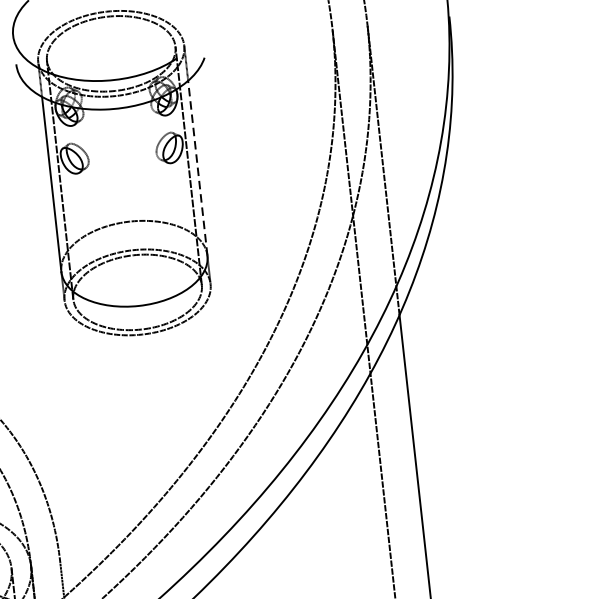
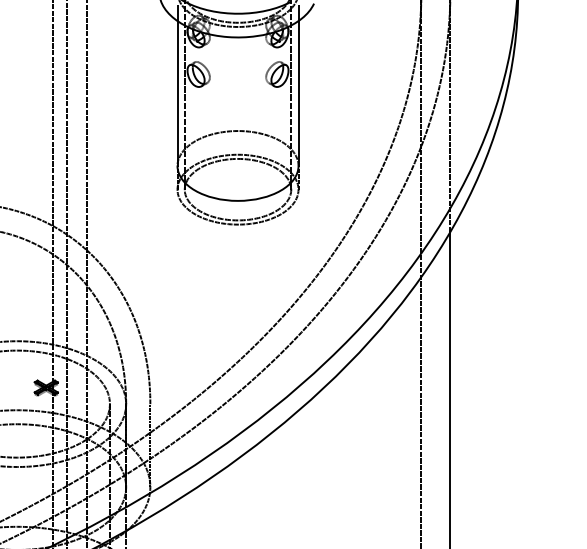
line: (197, 168) -> (298, 93), dashed -> solid

